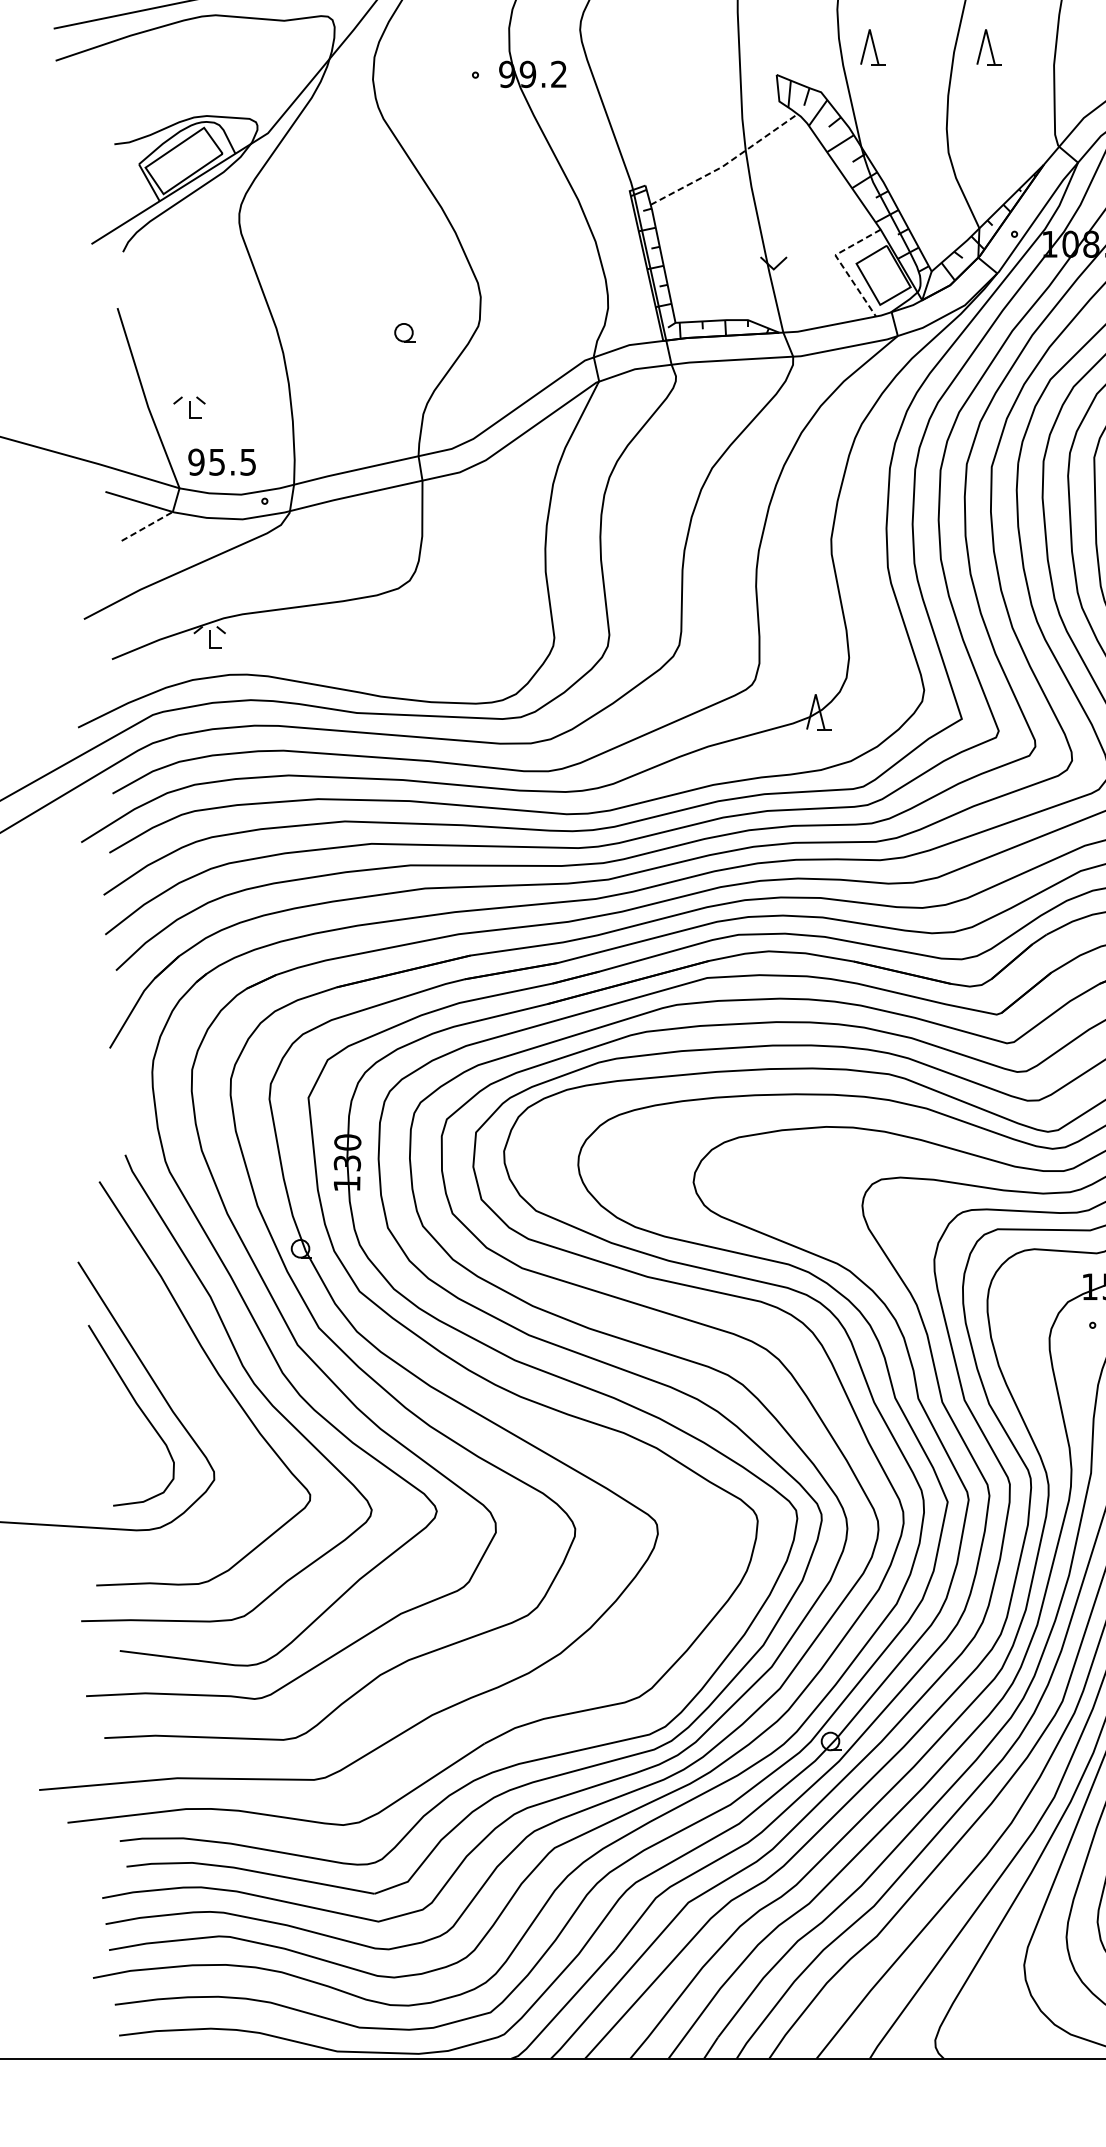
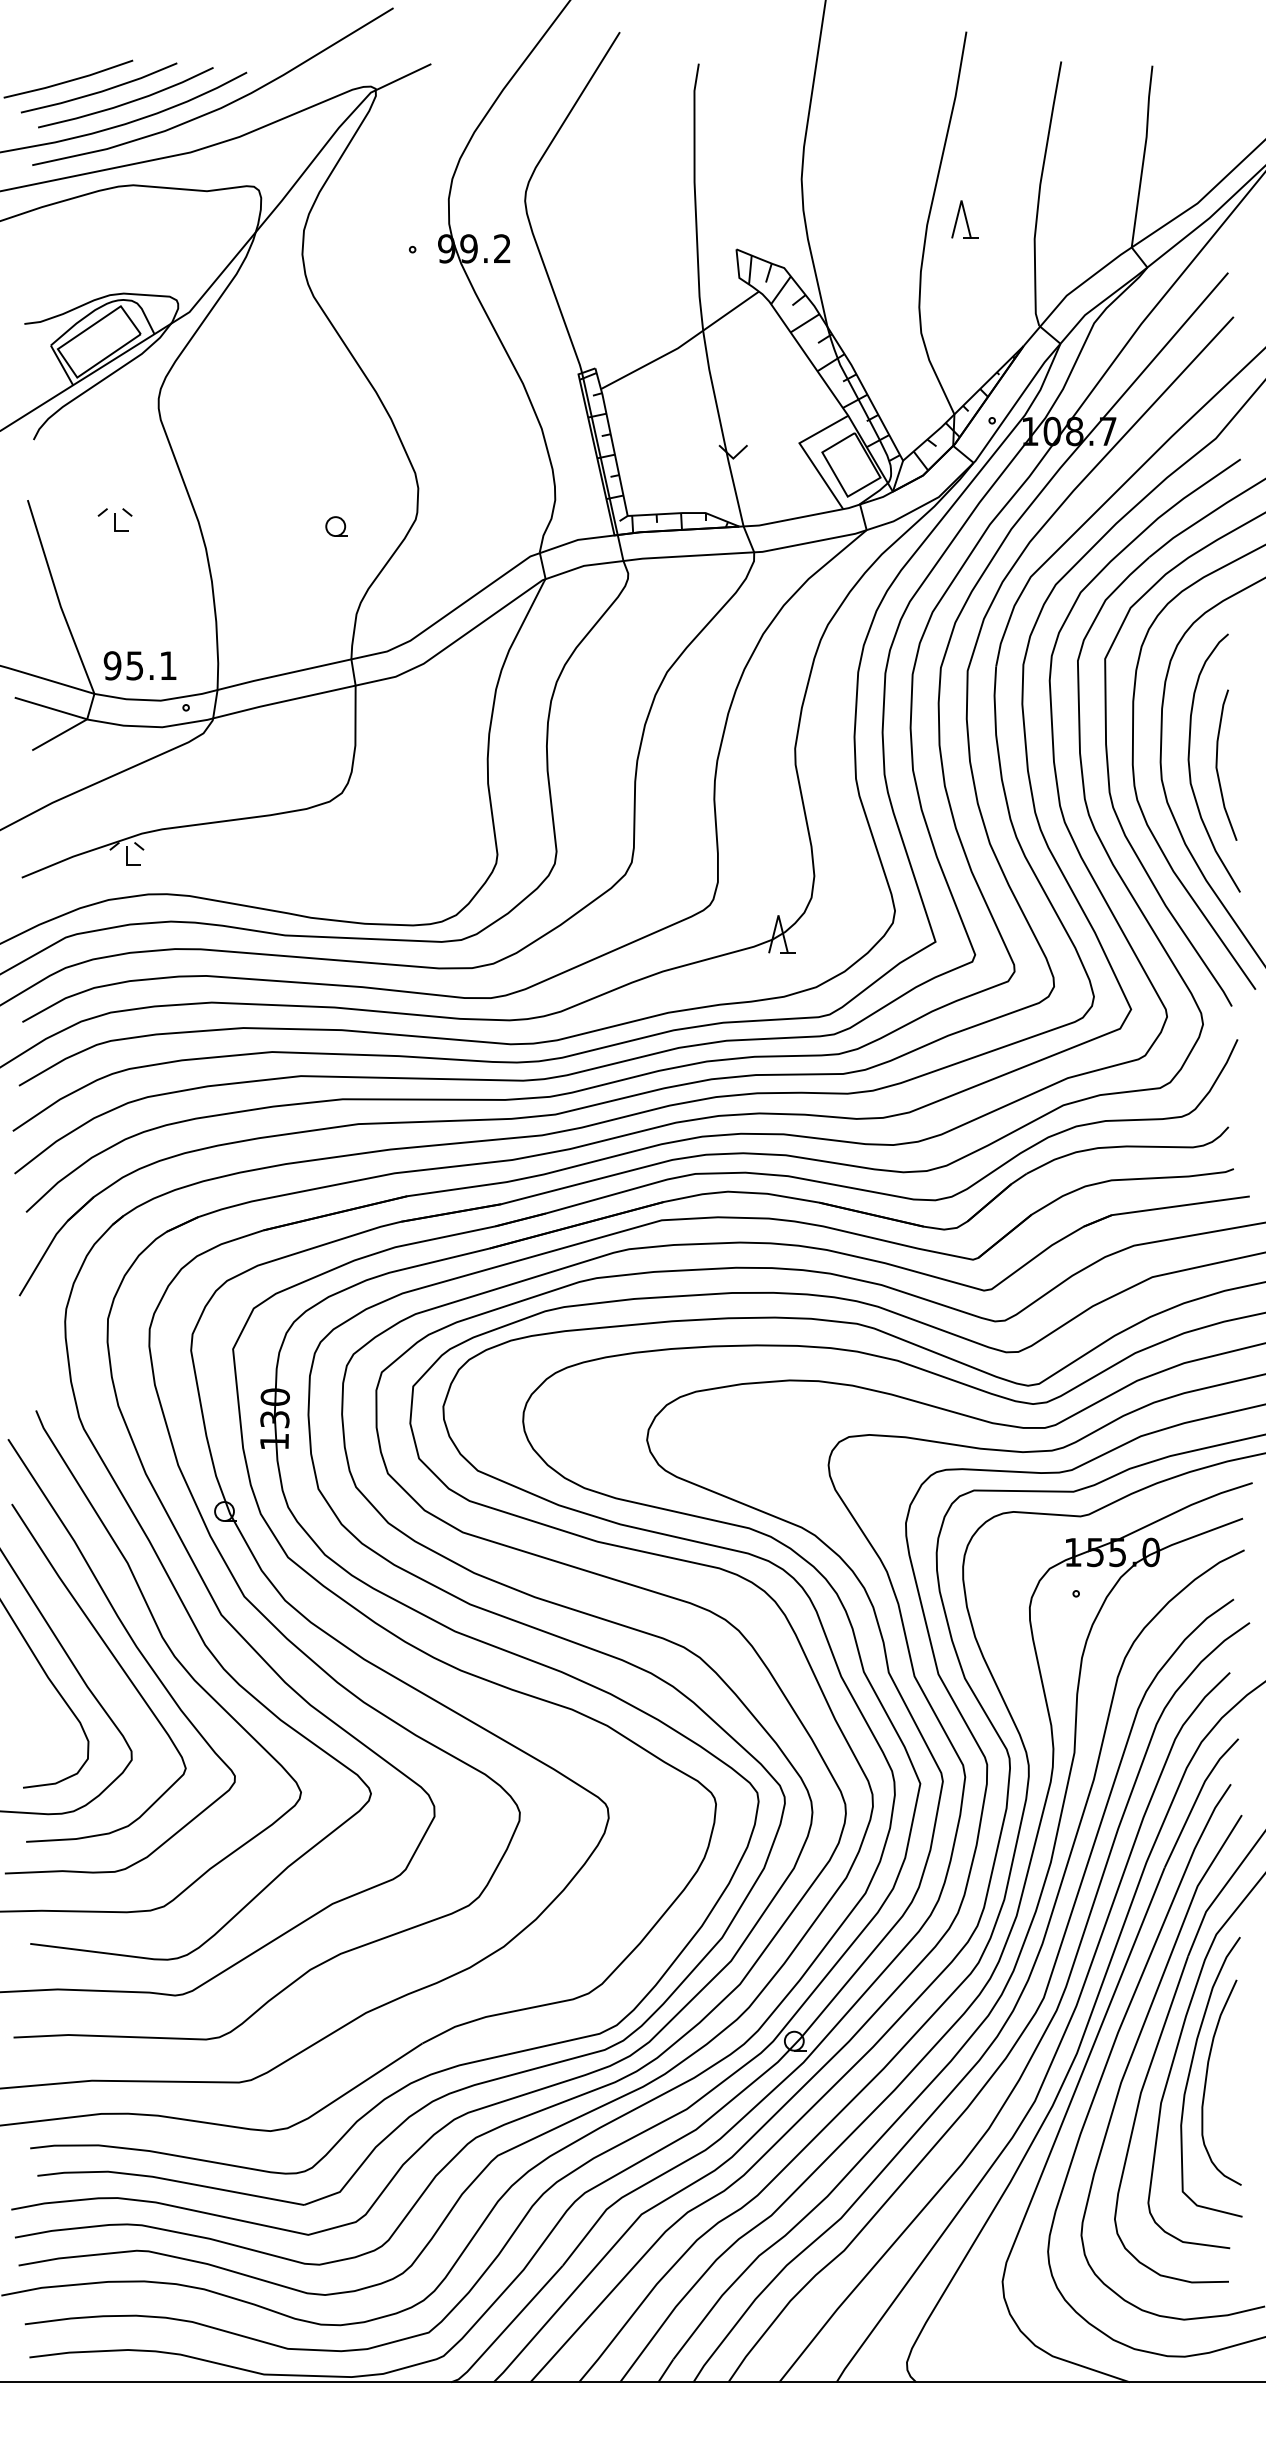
part: (872, 47) -> (839, 219), removed
line: (726, 163) -> (682, 344), dashed -> solid
line: (840, 263) -> (805, 452), dashed -> solid
part: (188, 407) -> (114, 519), moved
text: (248, 461) -> (168, 665), 95.5 -> 95.1
line: (147, 526) -> (59, 734), dashed -> solid
curve: (199, 1387) -> (115, 1660), added

